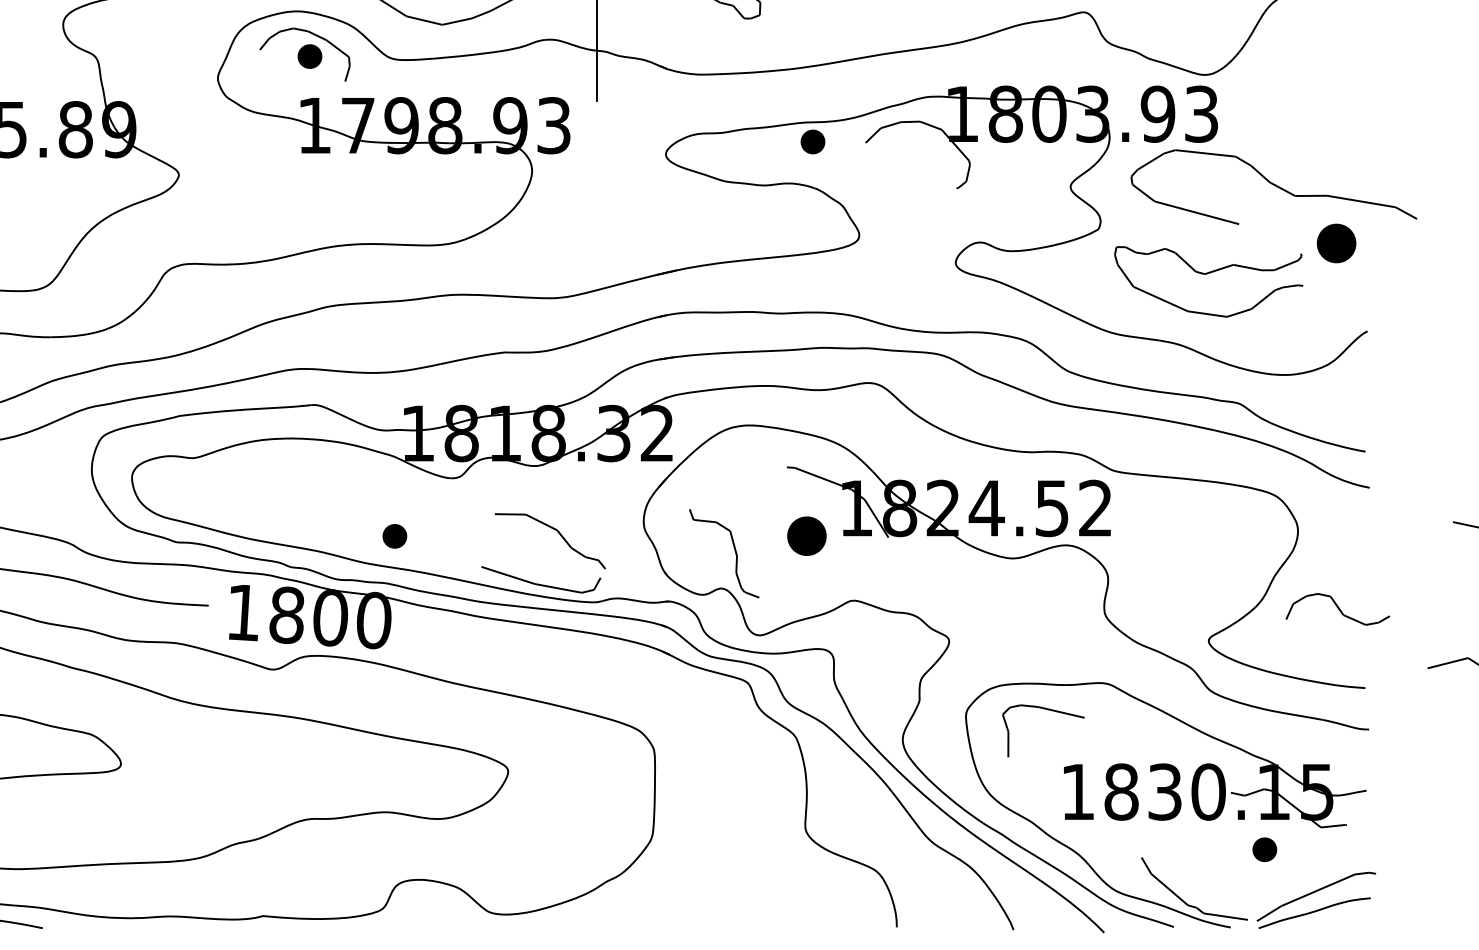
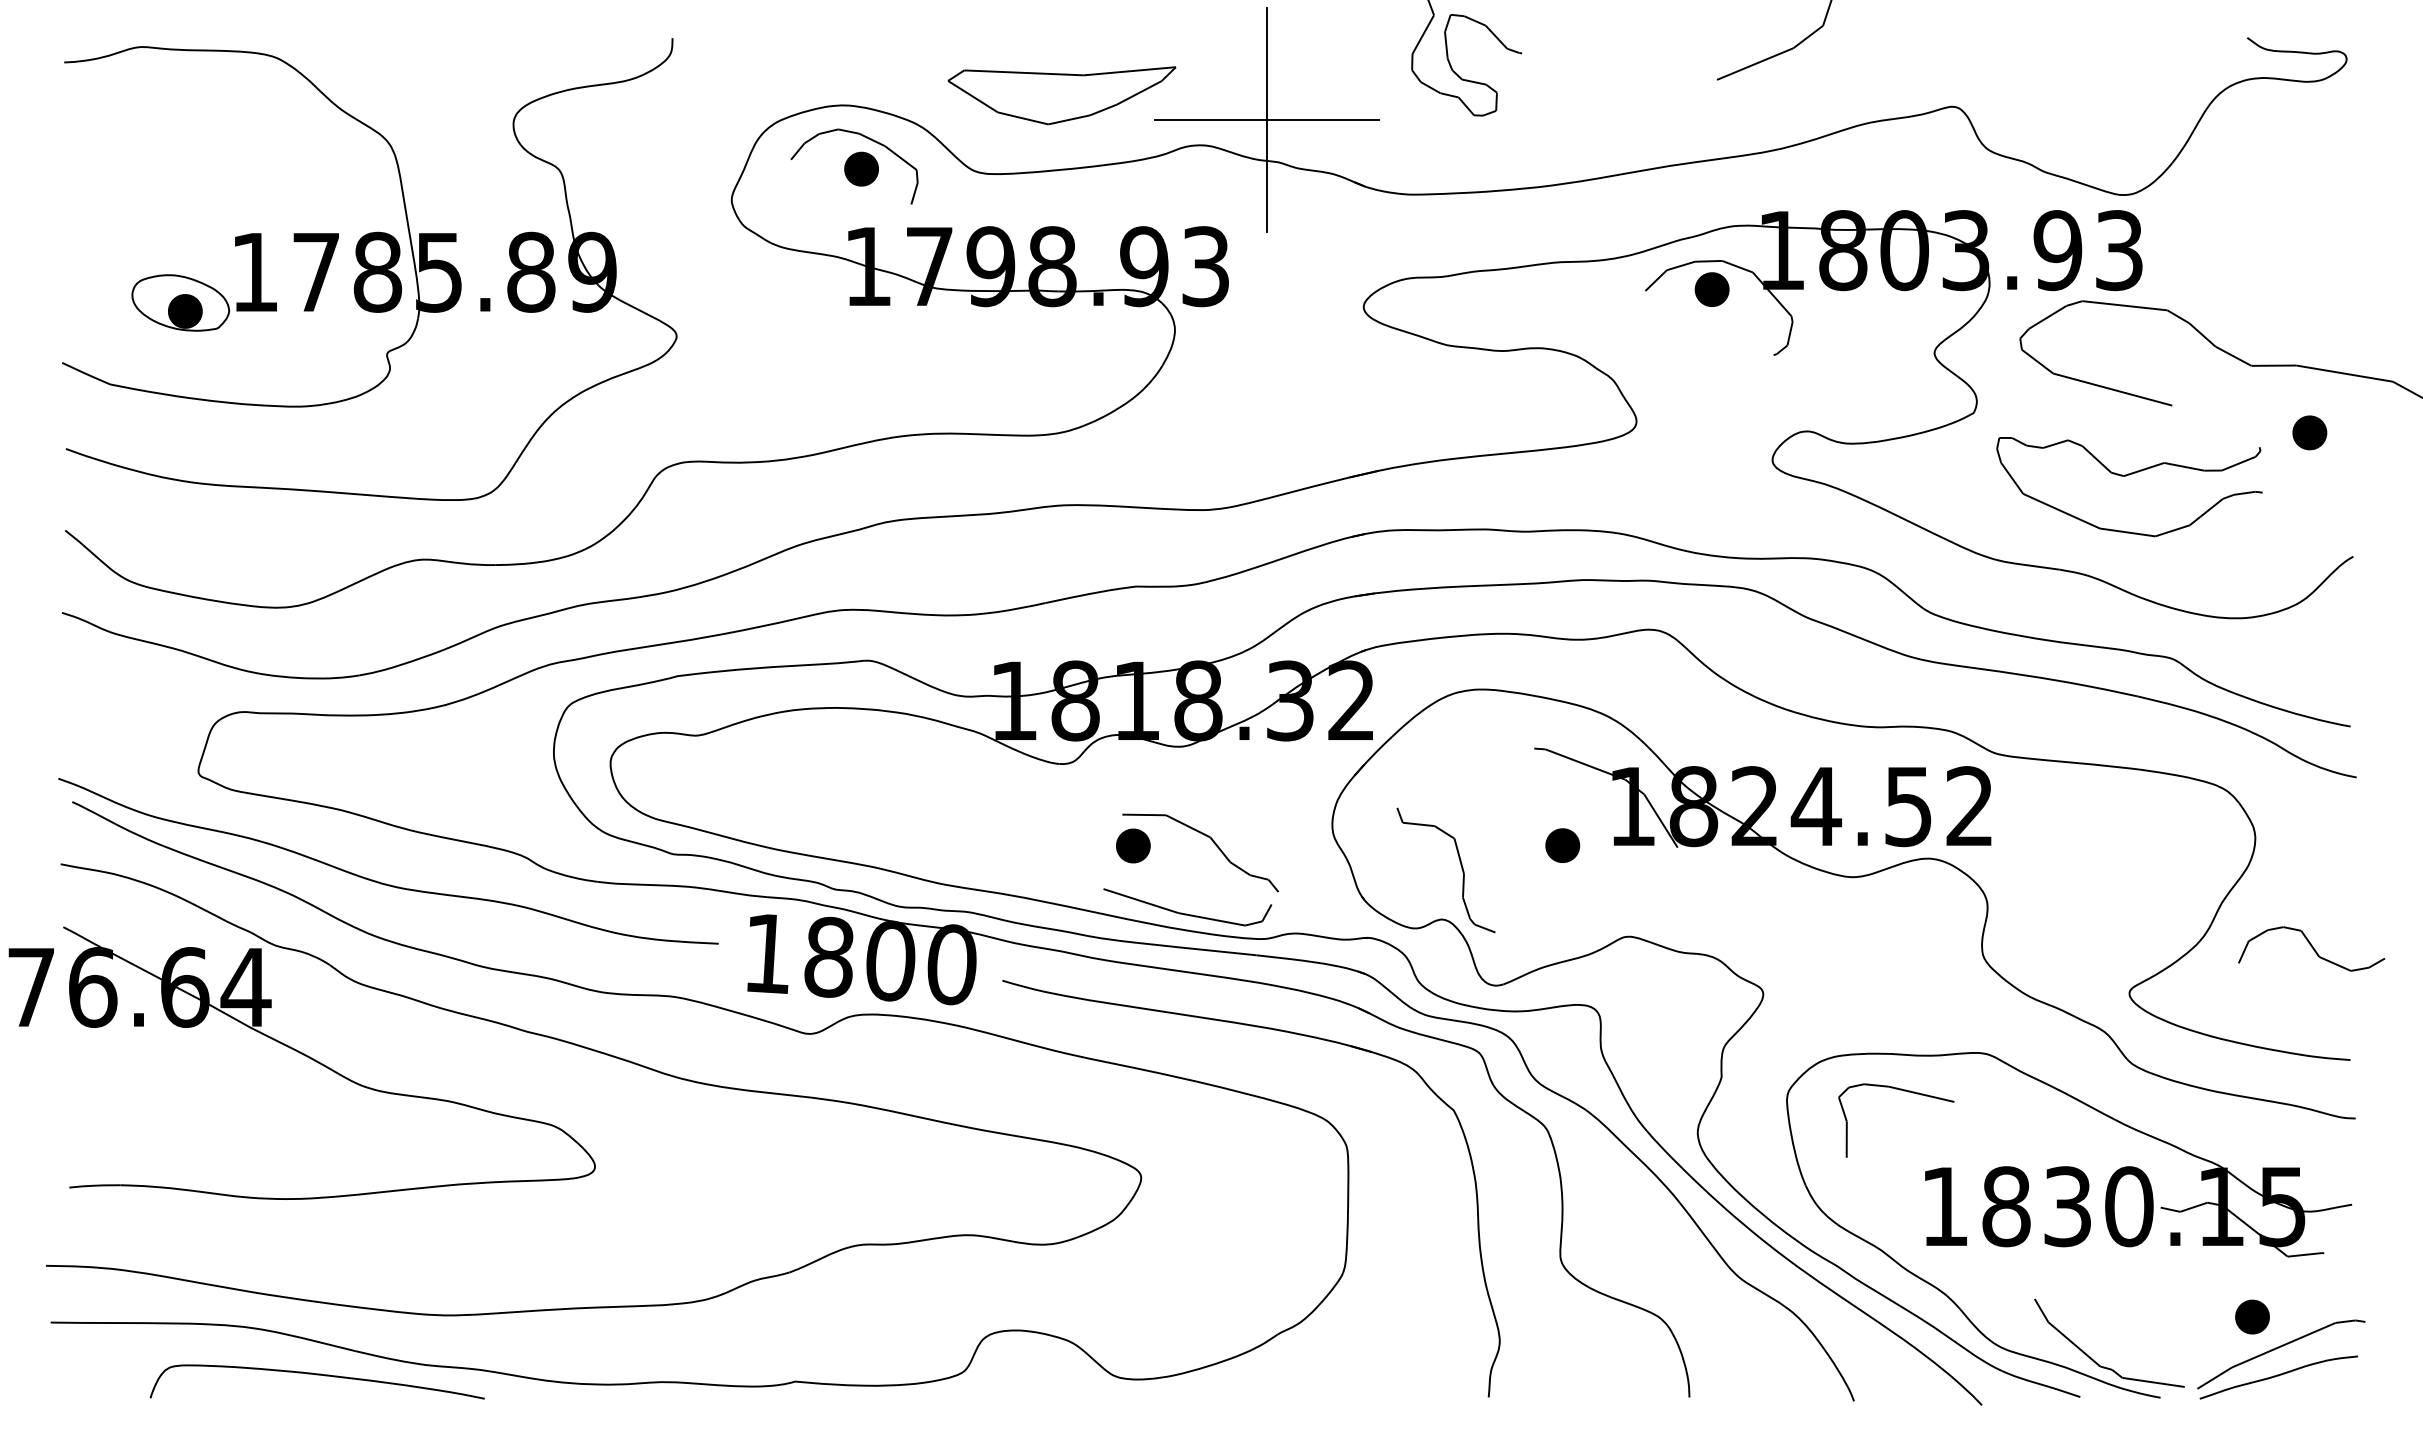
line: (597, 22) -> (1266, 120), added
part: (812, 141) -> (1711, 289), moved
part: (1336, 243) -> (2309, 432), size x0.62
part: (394, 536) -> (1133, 845), moved
part: (806, 536) -> (1562, 845), size x0.62
part: (609, 668) -> (1284, 1032), added
part: (1264, 849) -> (2252, 1316), moved

